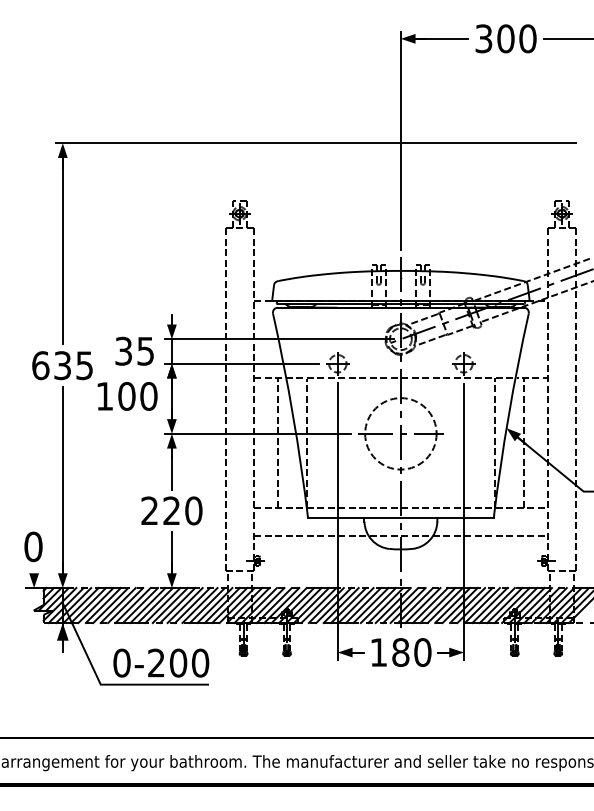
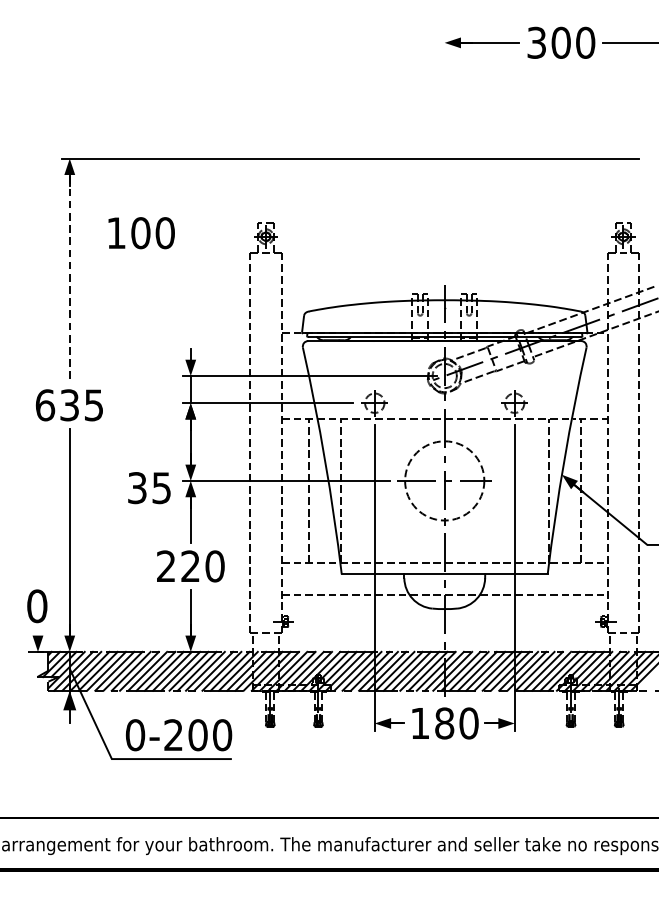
line: (400, 140) -> (444, 155), removed
line: (62, 246) -> (69, 273), solid -> dashed
text: (134, 350) -> (149, 487), moved
text: (127, 396) -> (141, 233), moved

